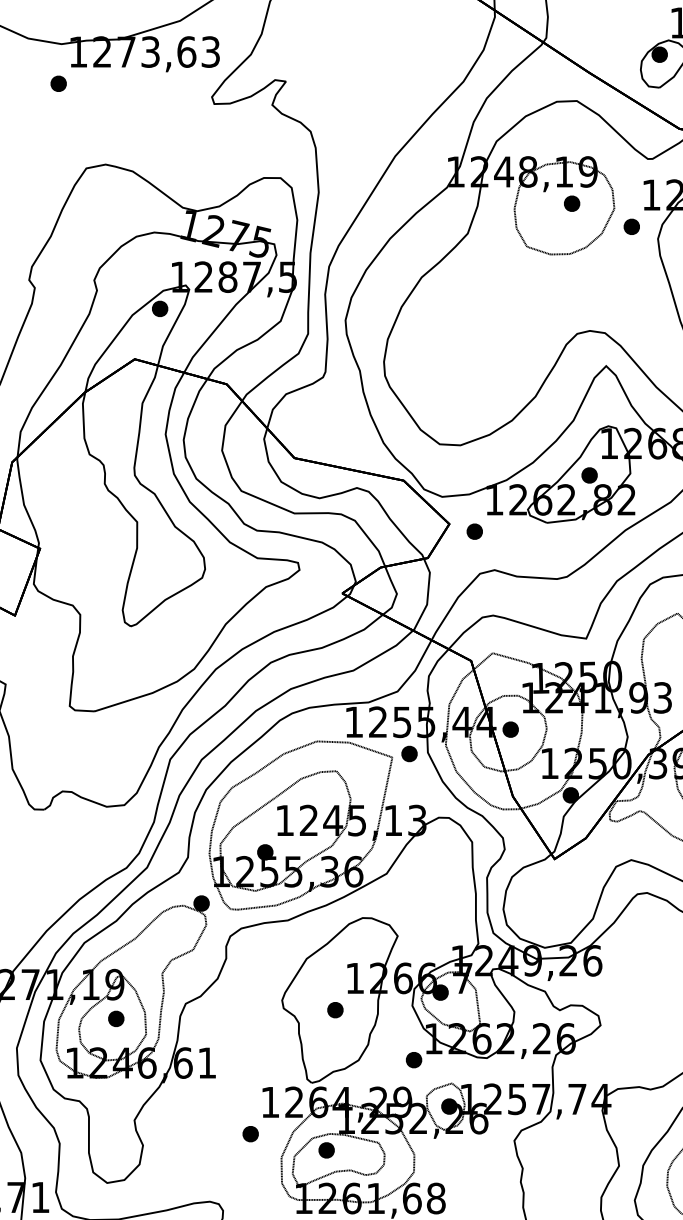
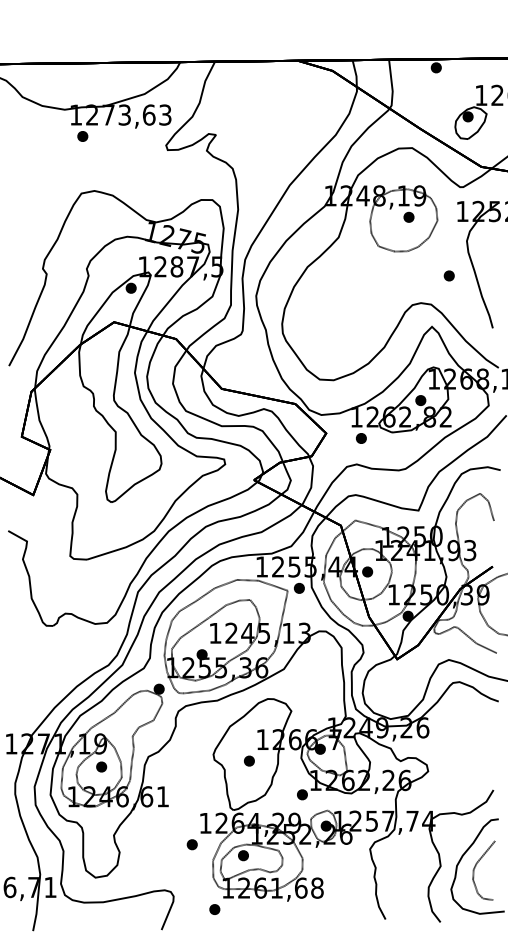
part: (58, 83) -> (82, 136), moved
part: (630, 226) -> (448, 275), moved
part: (474, 531) -> (361, 438), moved

